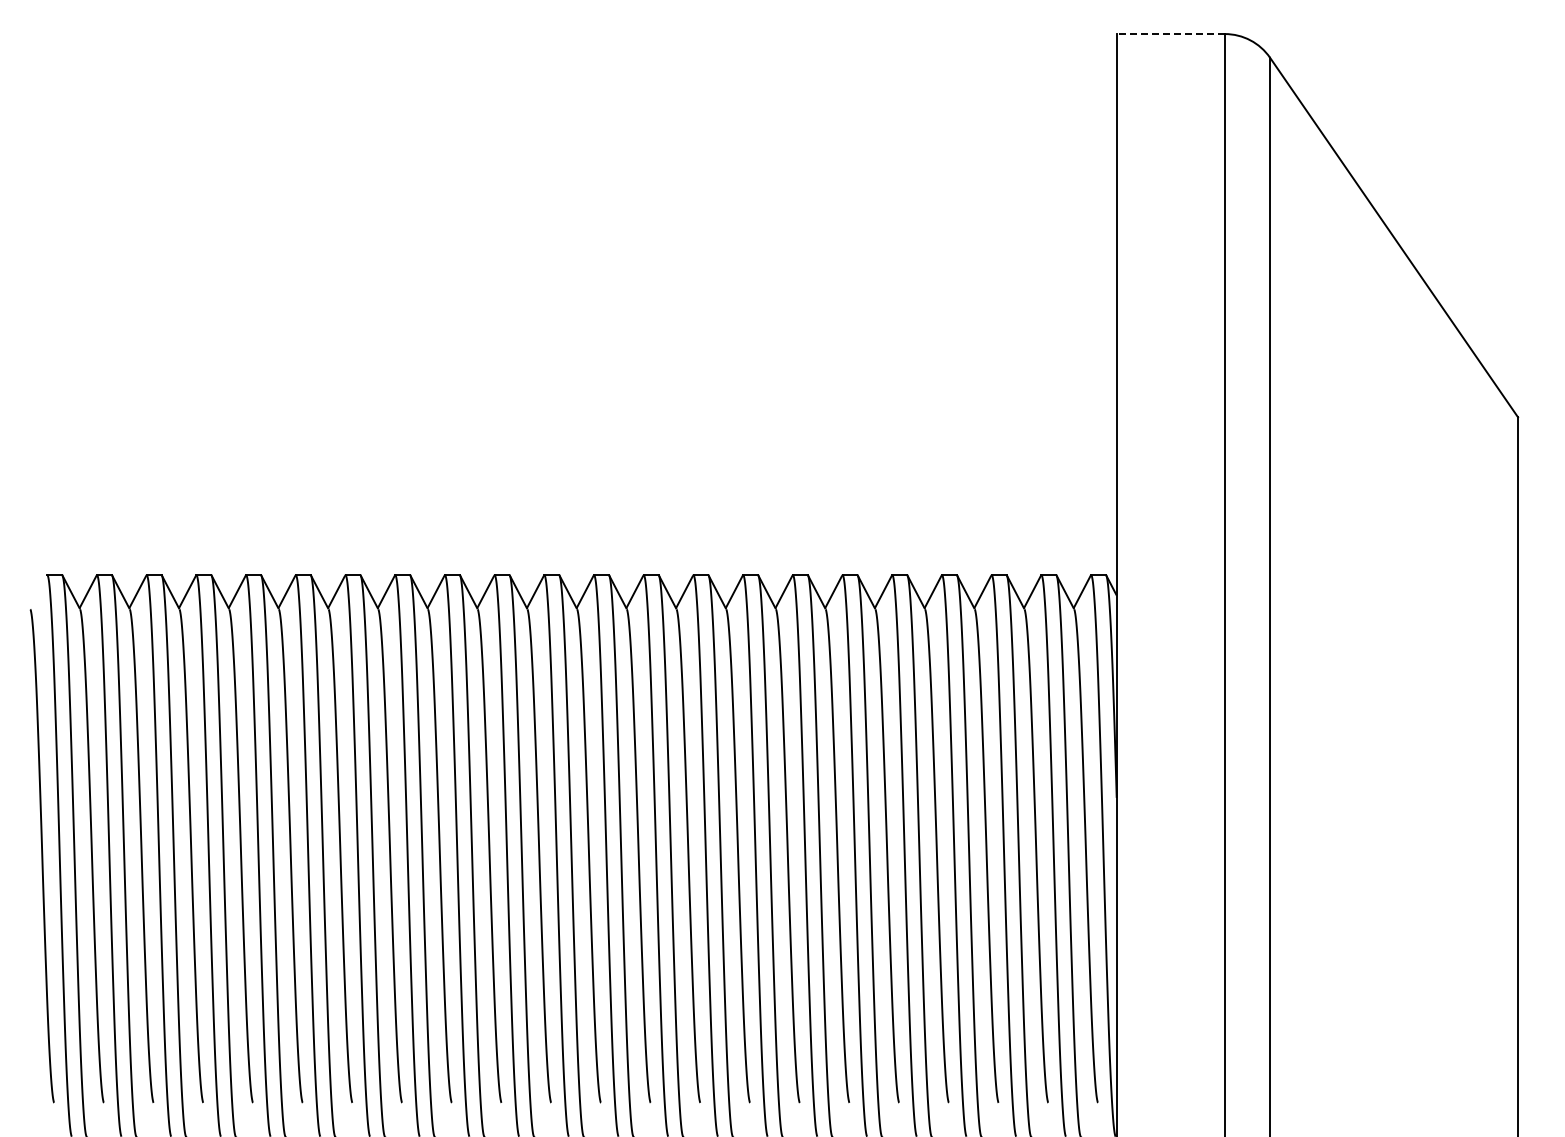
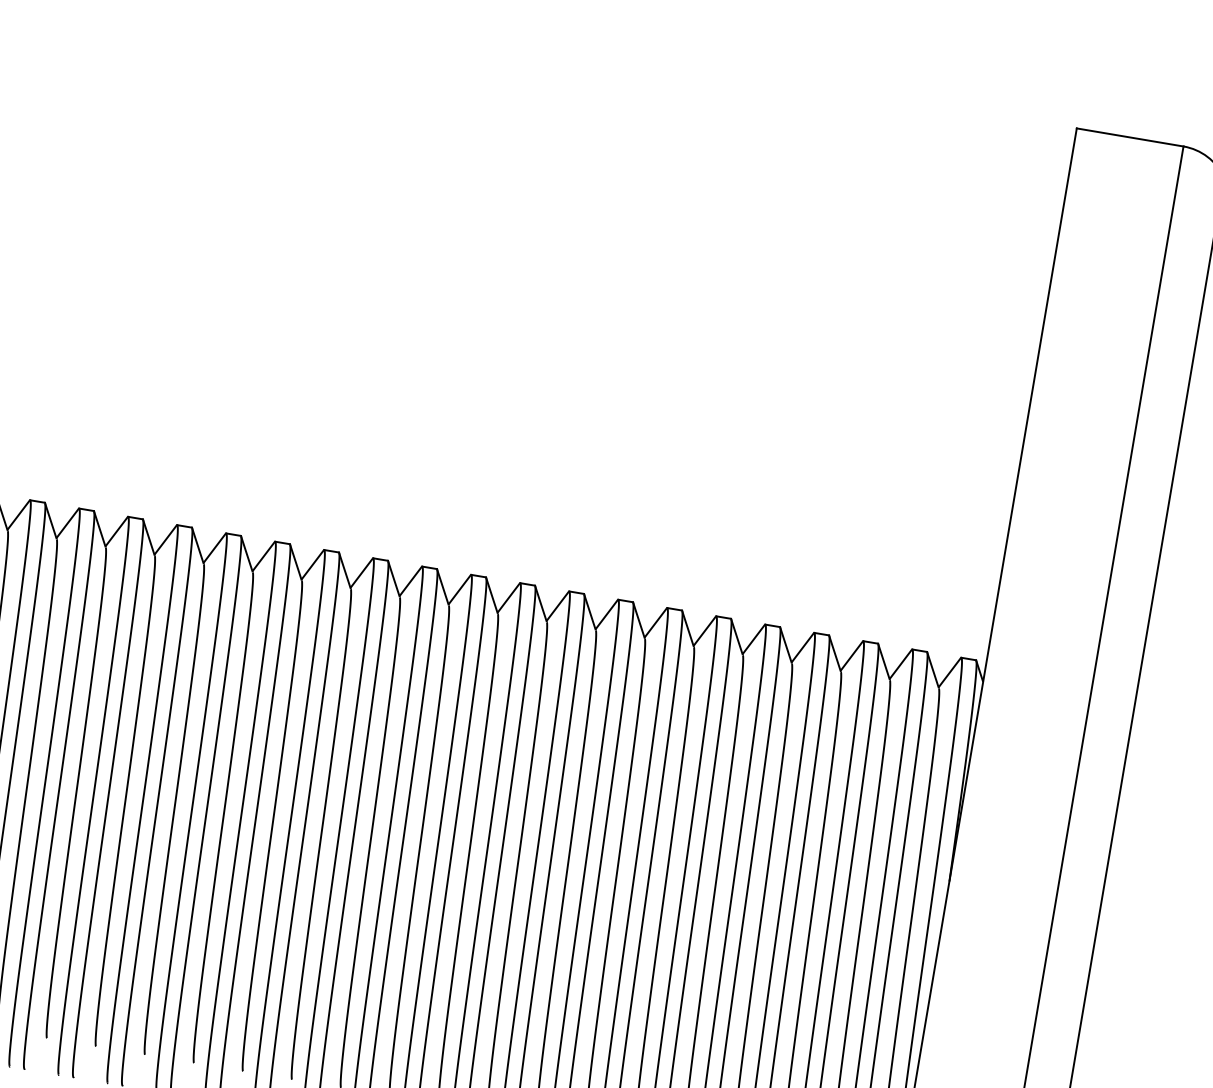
line: (1170, 34) -> (1129, 137), dashed -> solid

